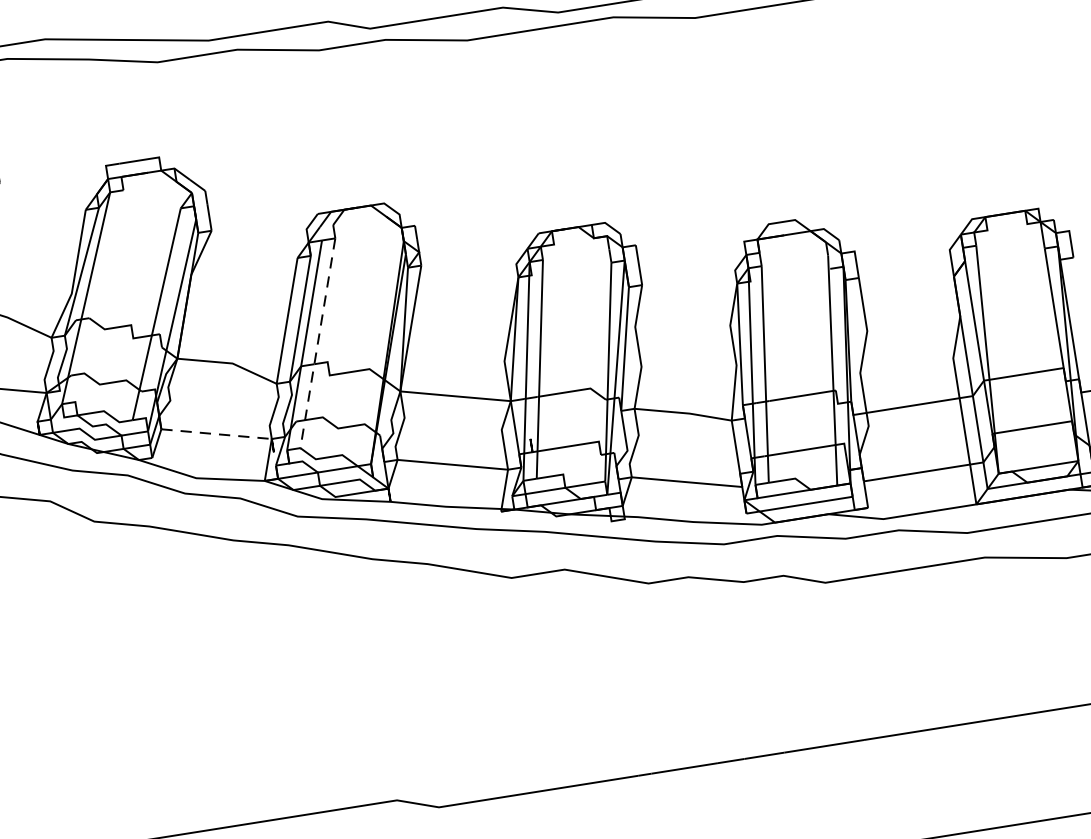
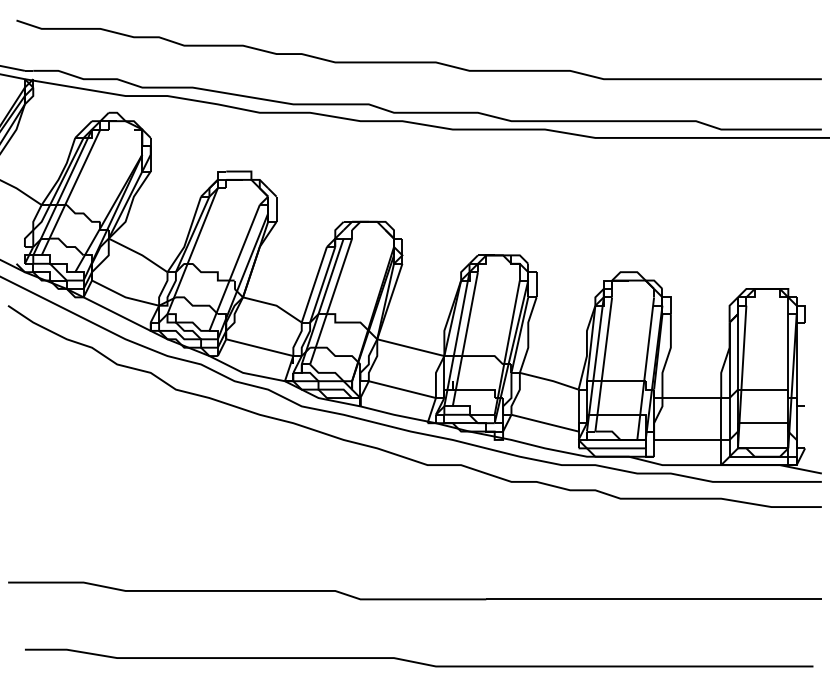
line: (317, 344) -> (330, 302), dashed -> solid
line: (216, 433) -> (259, 347), dashed -> solid

